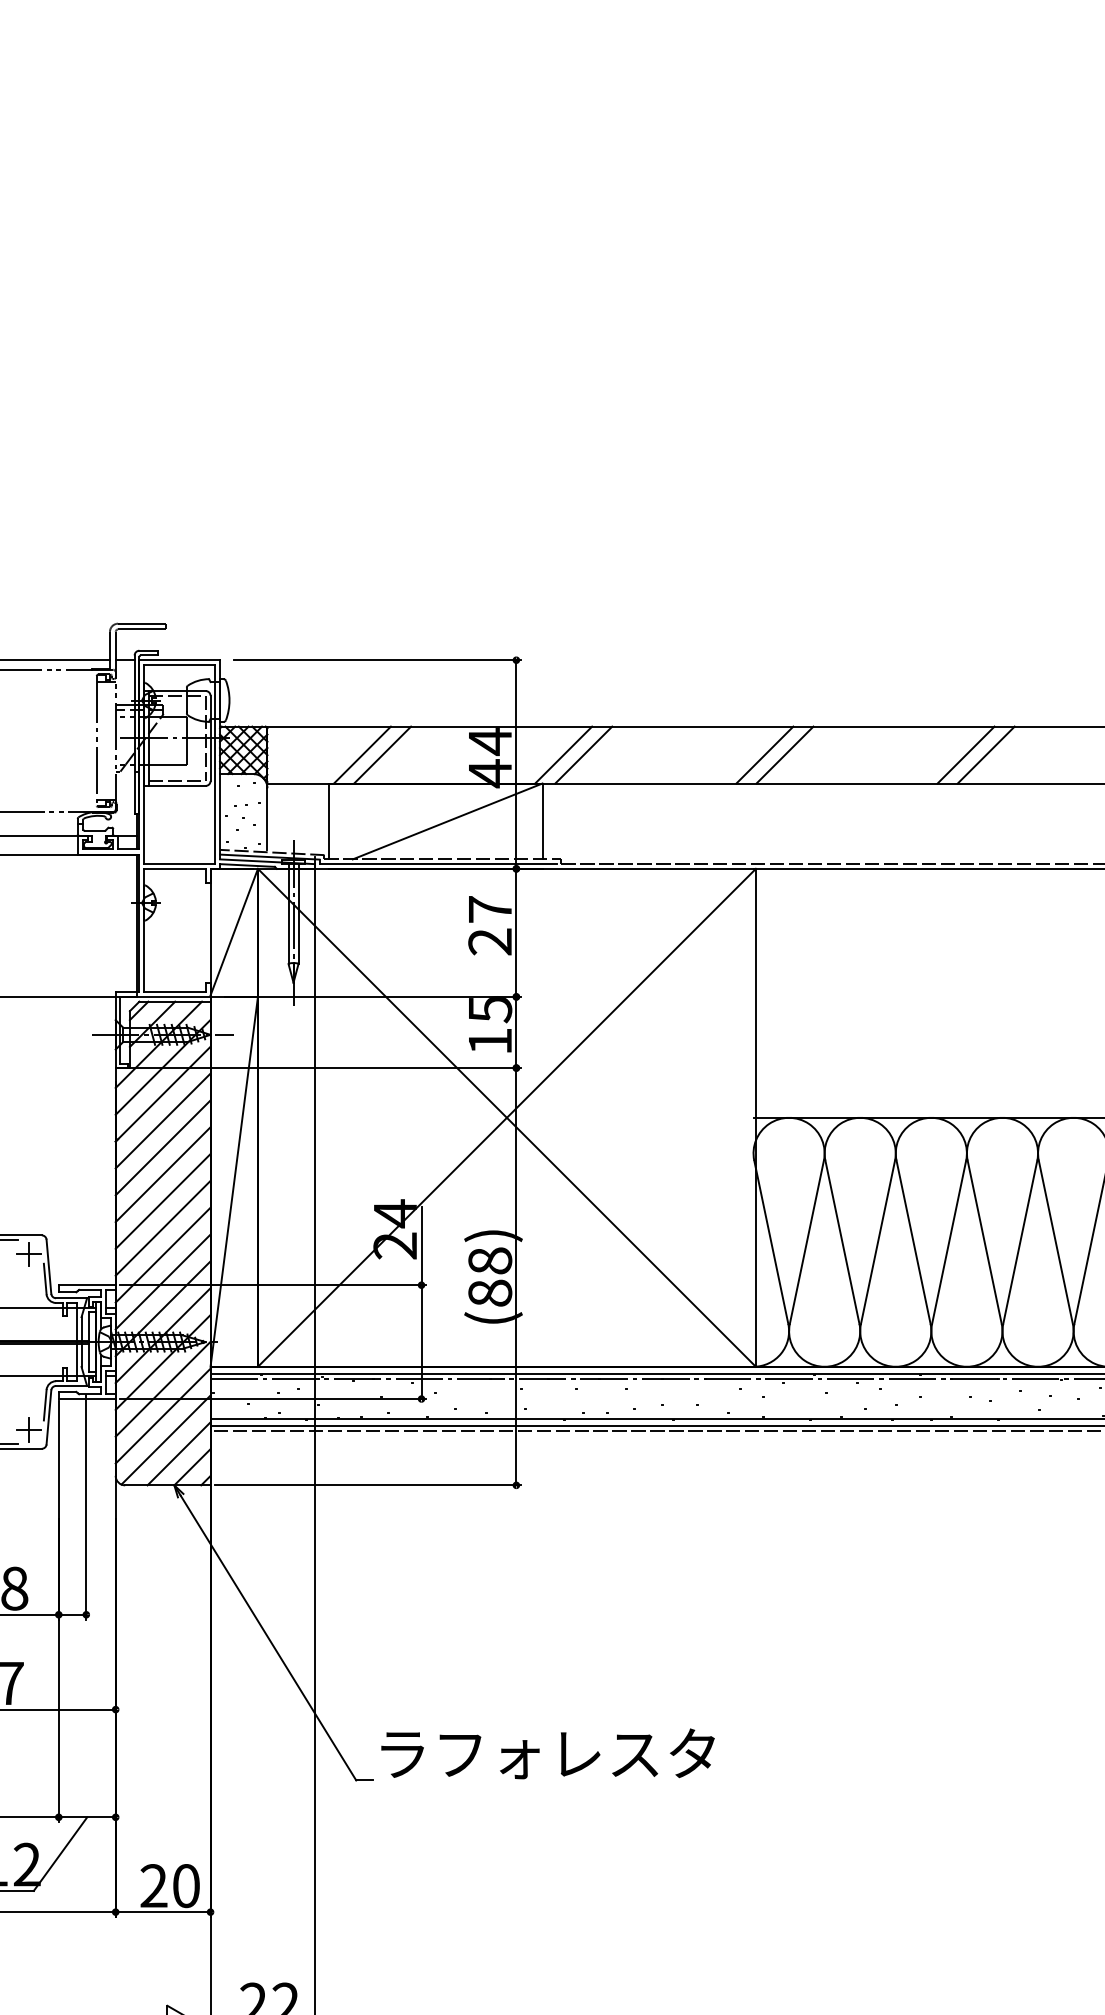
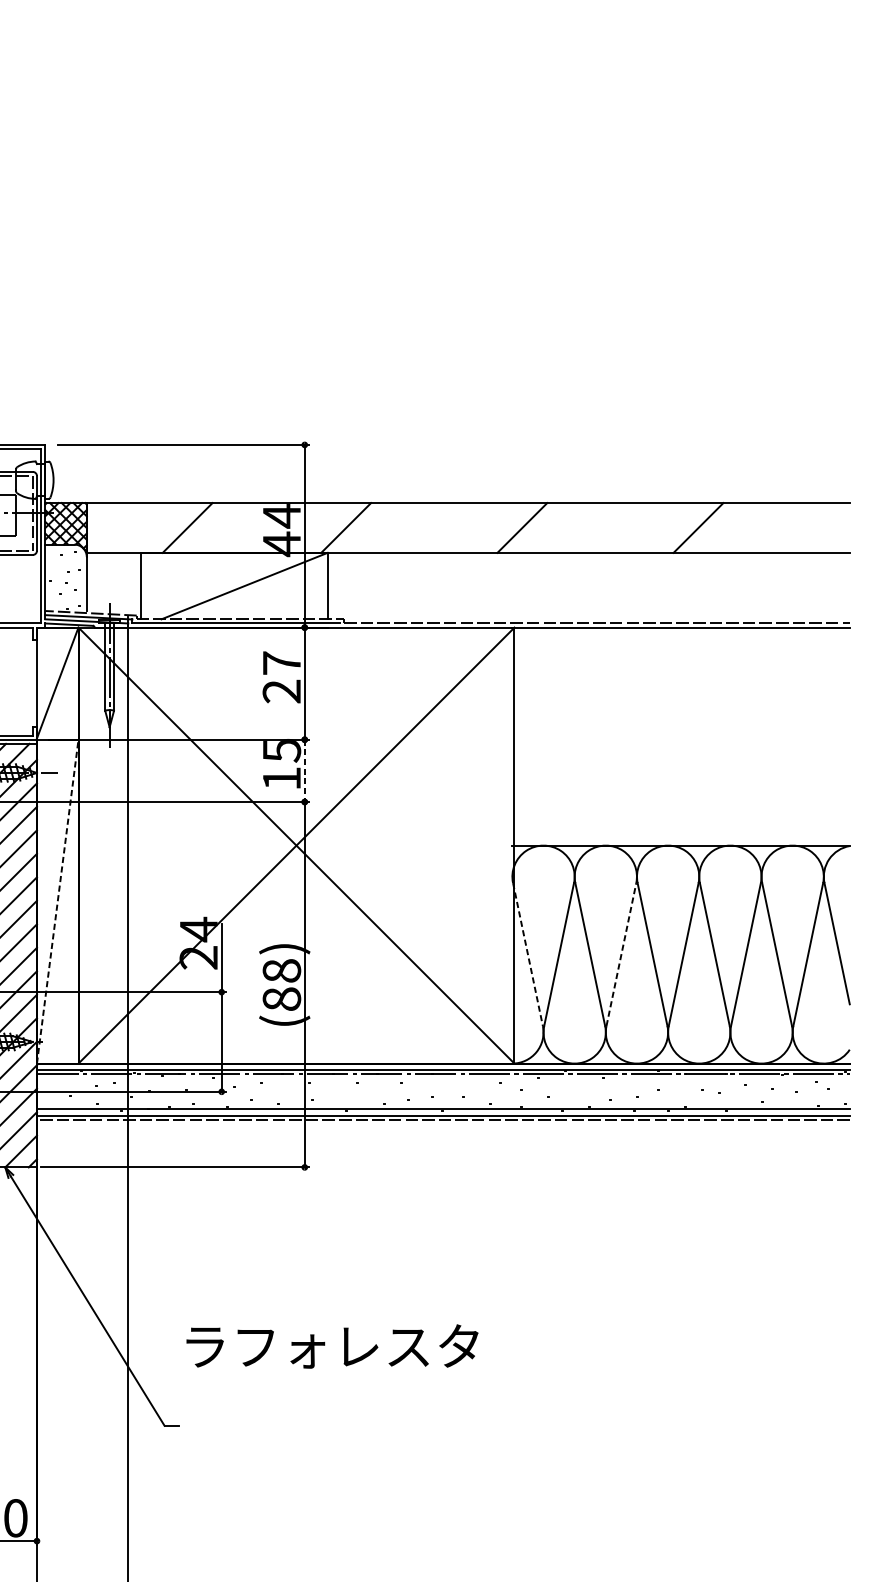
line: (362, 754) -> (170, 527), removed
line: (583, 754) -> (363, 527), removed
line: (784, 754) -> (539, 527), removed
line: (985, 754) -> (715, 527), removed
line: (516, 1032) -> (304, 770), solid -> dashed
line: (234, 1181) -> (57, 901), solid -> dashed
line: (878, 1241) -> (621, 953), solid -> dashed
line: (771, 1242) -> (528, 954), solid -> dashed
text: (547, 1753) -> (332, 1346), moved

